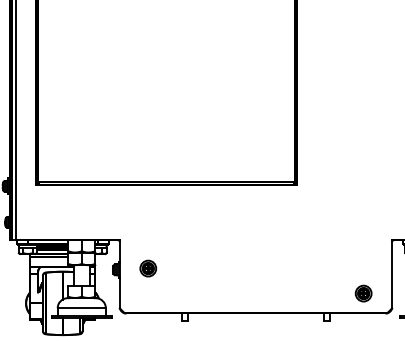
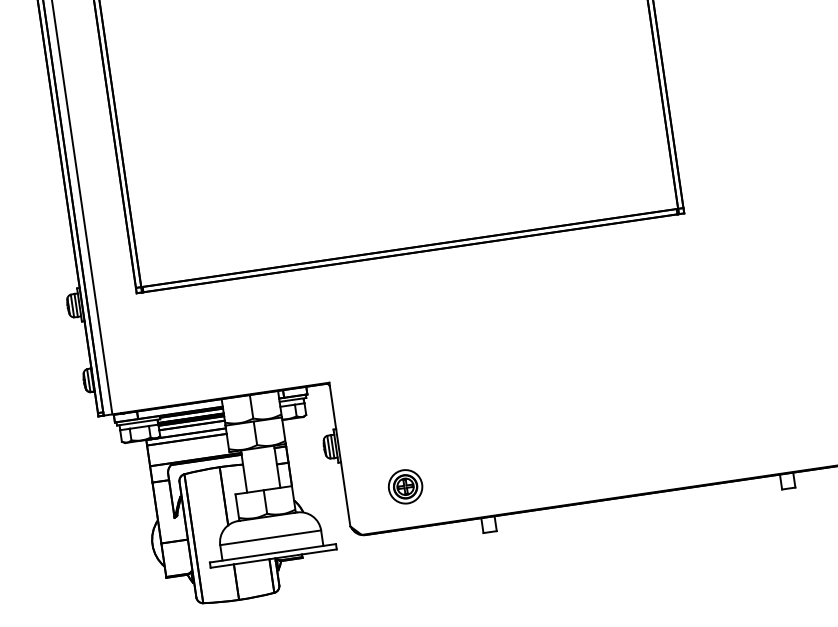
part: (148, 268) -> (405, 486), moved

